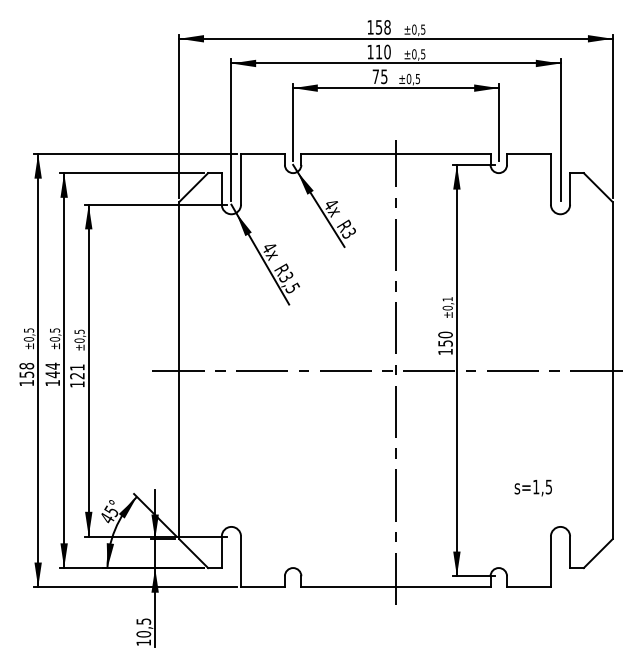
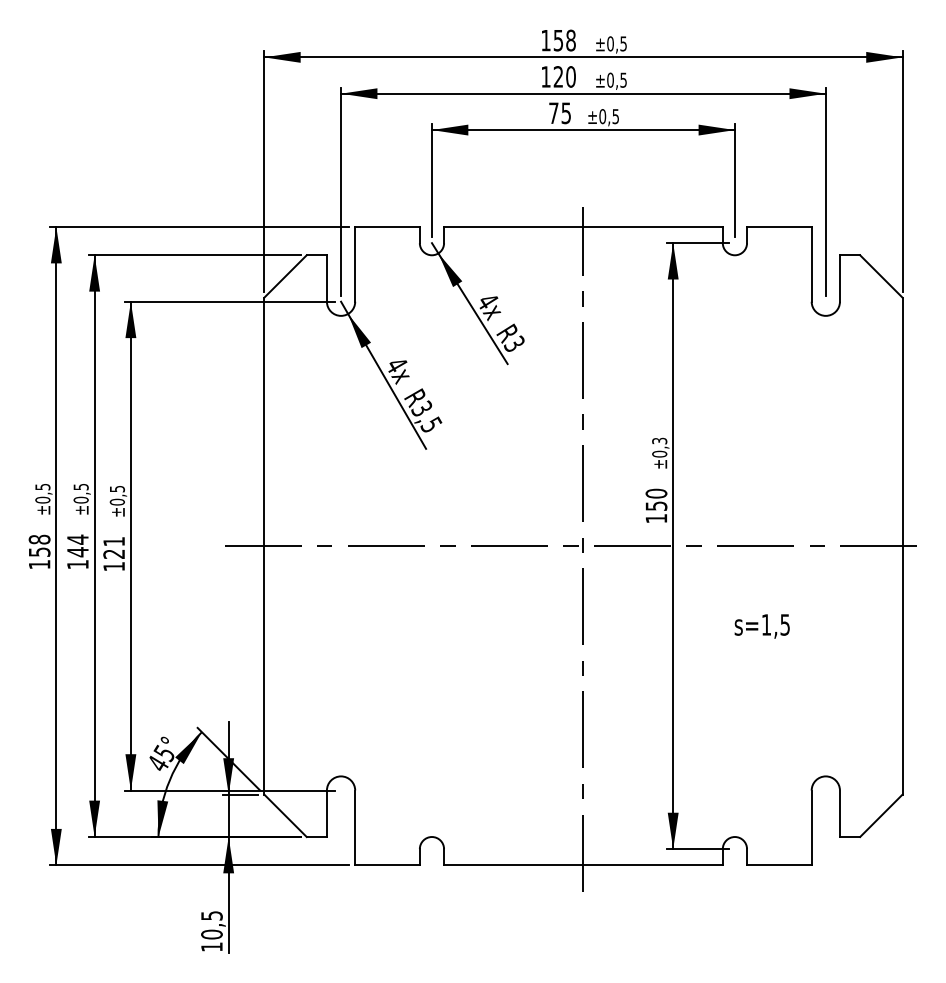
text: (378, 51) -> (557, 76), 110 -> 120
text: (447, 299) -> (659, 441), ±0,1 -> ±0,3
text: (532, 487) -> (760, 625), moved

